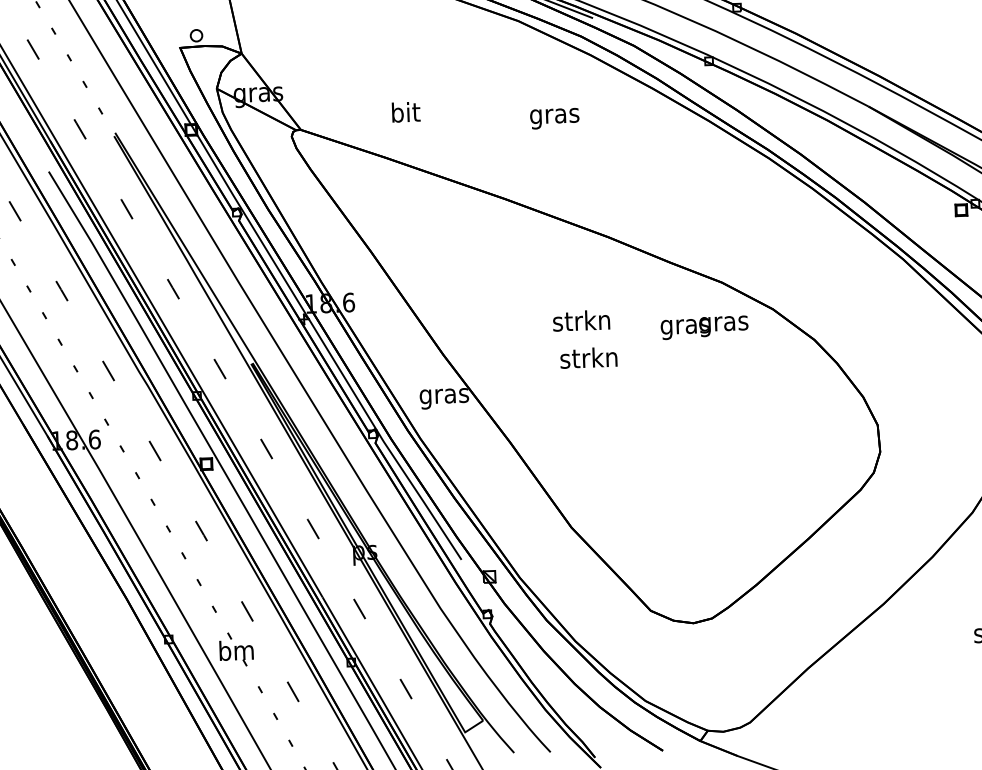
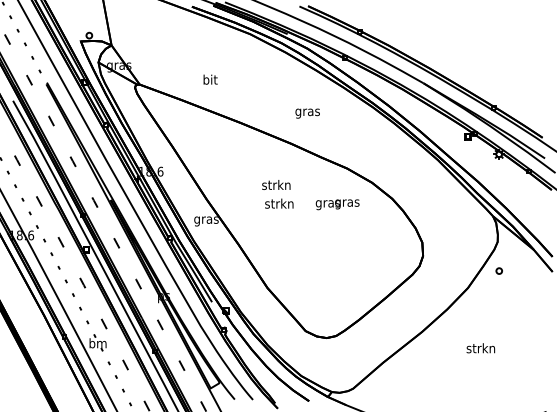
text: (405, 111) -> (210, 79), moved
text: (554, 118) -> (307, 113), moved
text: (704, 327) -> (337, 204), moved

